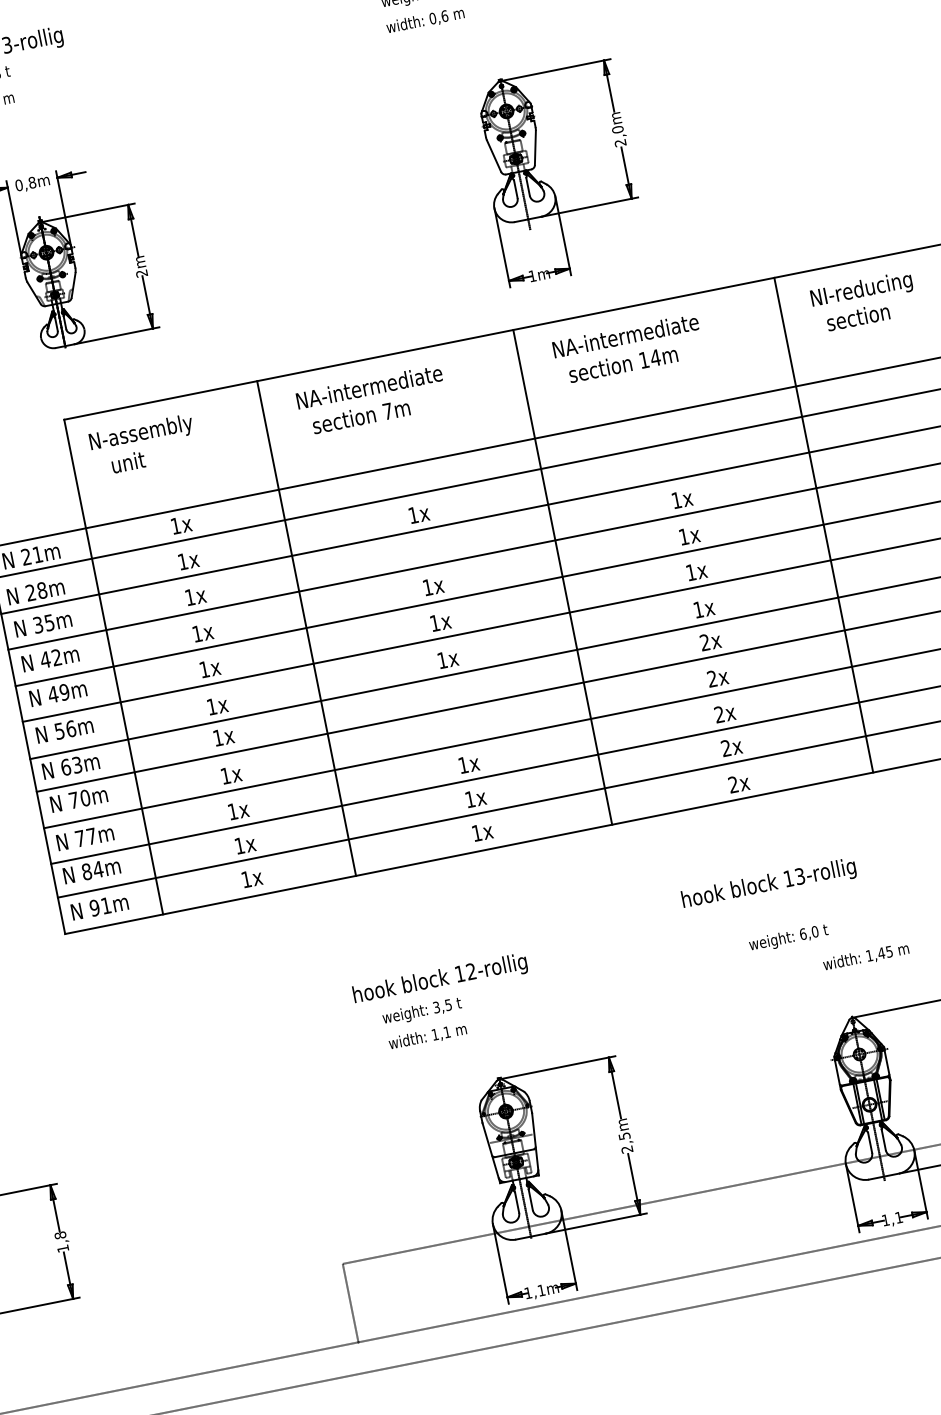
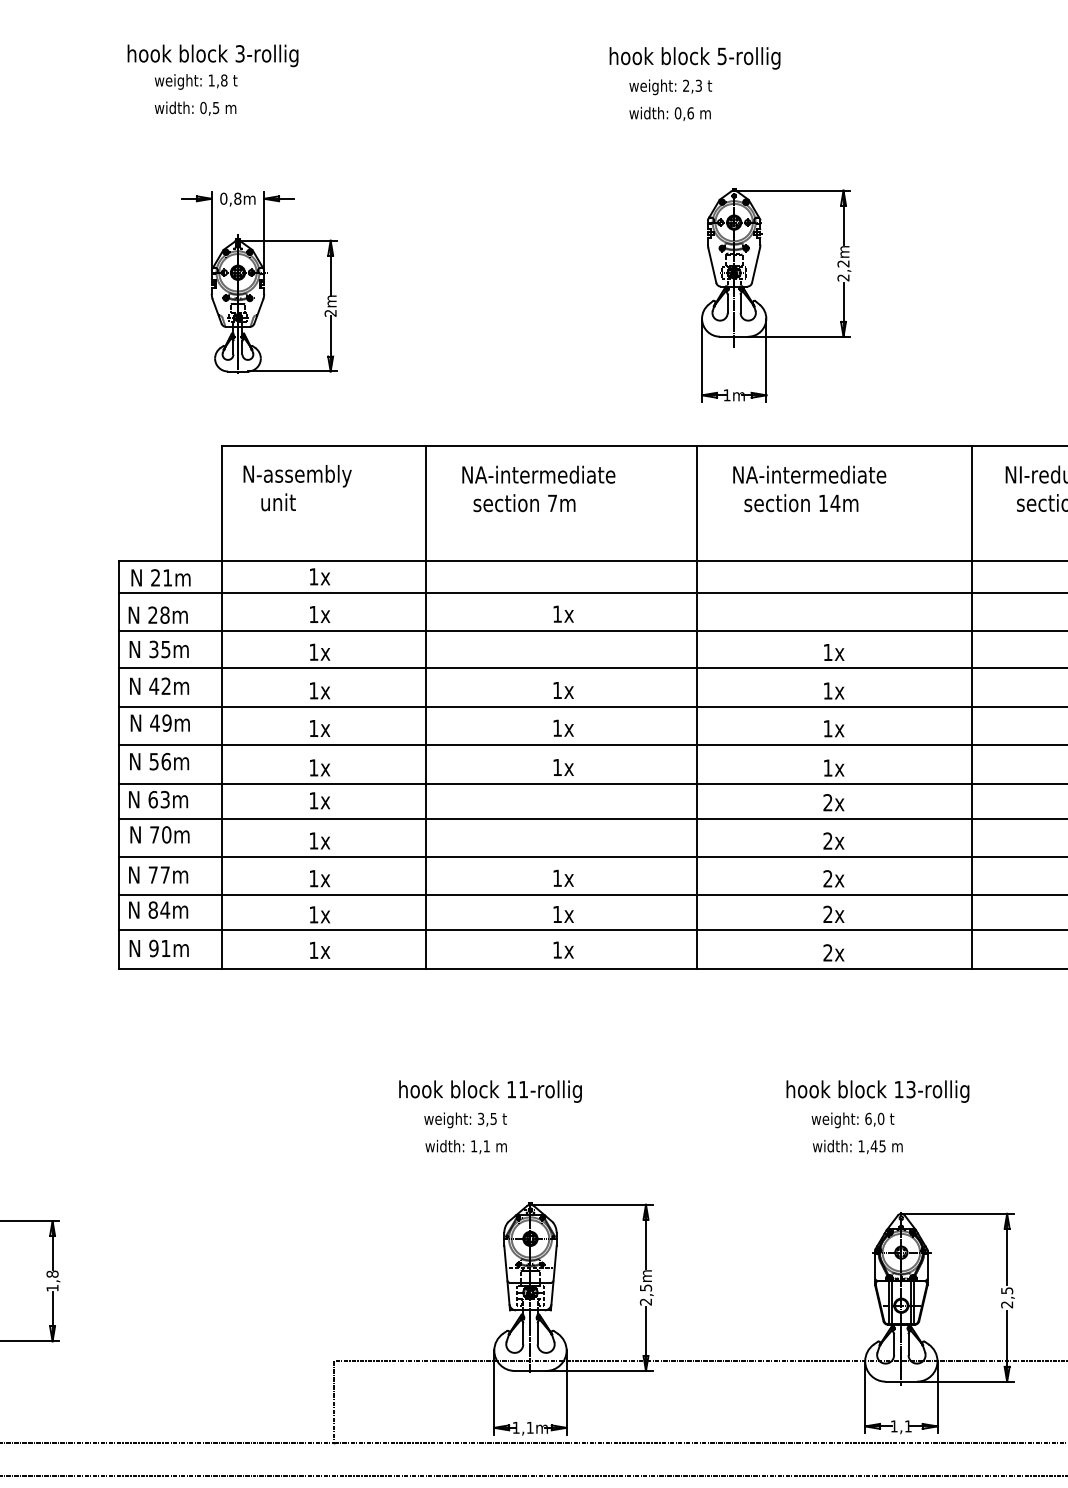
text: (617, 129) -> (843, 263), 2,0m -> 2,2m
text: (768, 884) -> (877, 1091), moved
text: (865, 956) -> (857, 1146), moved
text: (471, 971) -> (523, 1089), 12-rollig -> 11-rollig

